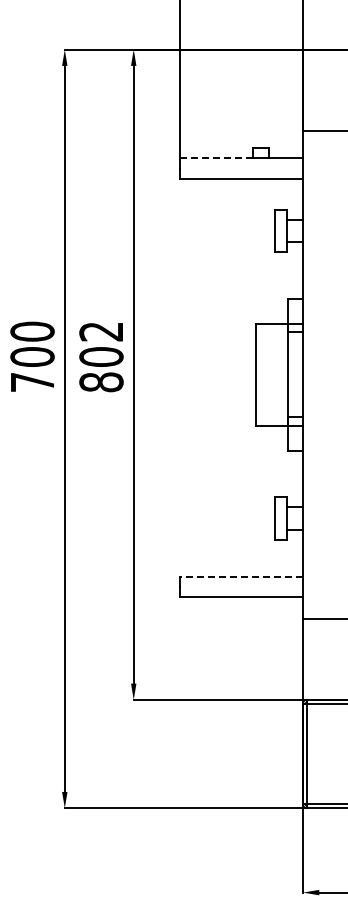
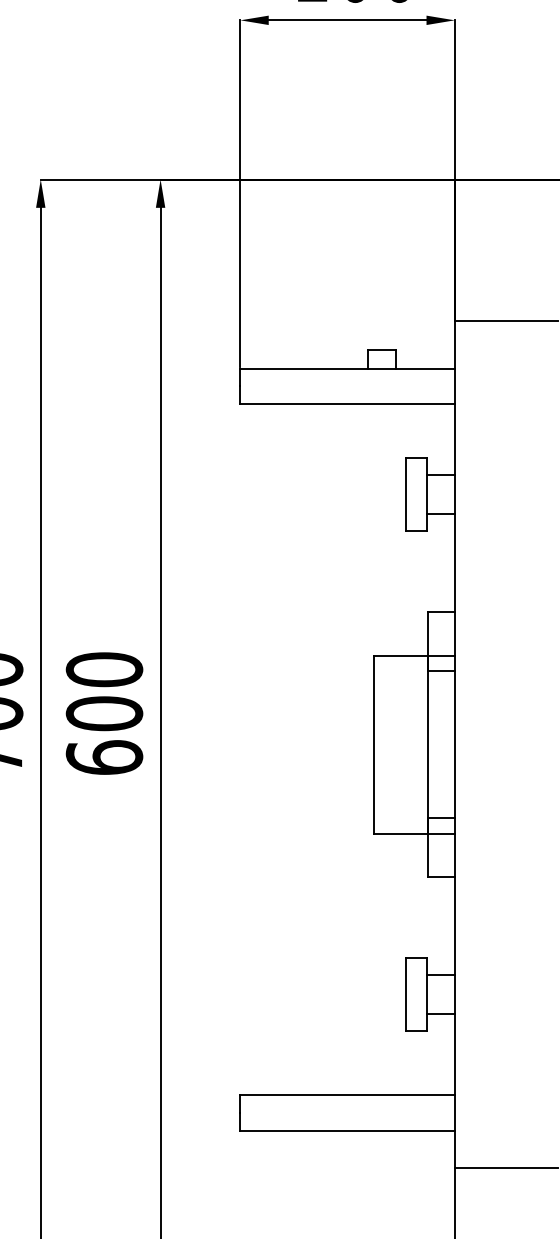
line: (216, 158) -> (304, 368), dashed -> solid
text: (101, 356) -> (104, 712), 802 -> 600
line: (241, 576) -> (347, 1095), dashed -> solid

